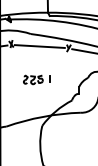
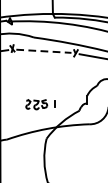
line: (40, 46) -> (44, 51), solid -> dashed
part: (36, 79) -> (40, 104), moved

